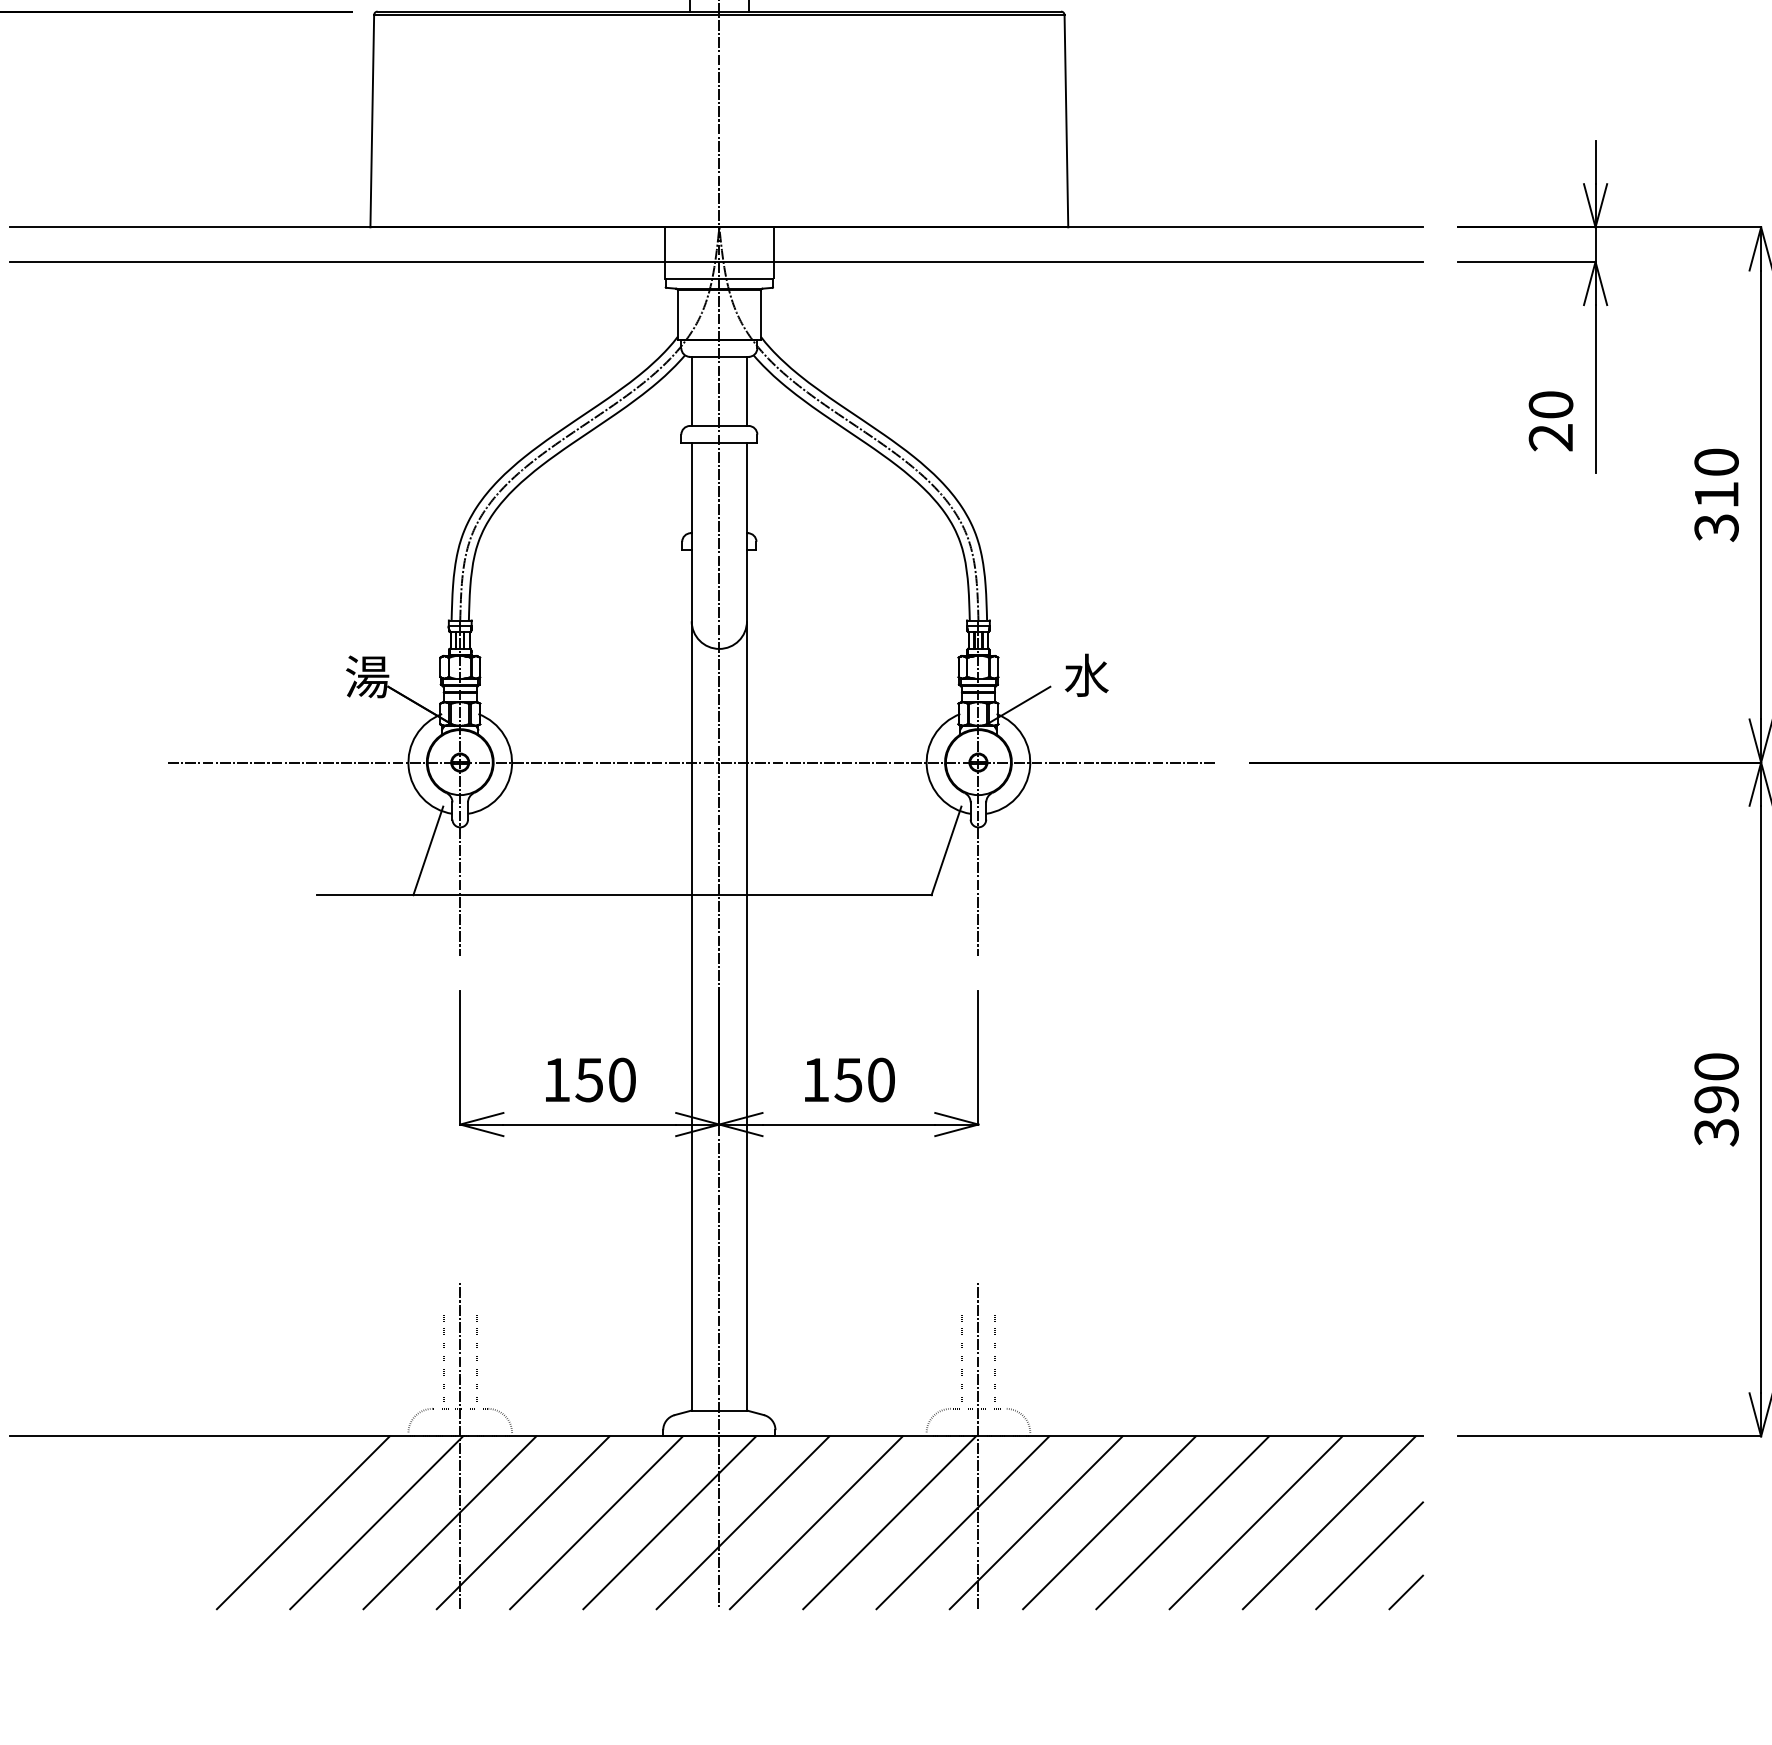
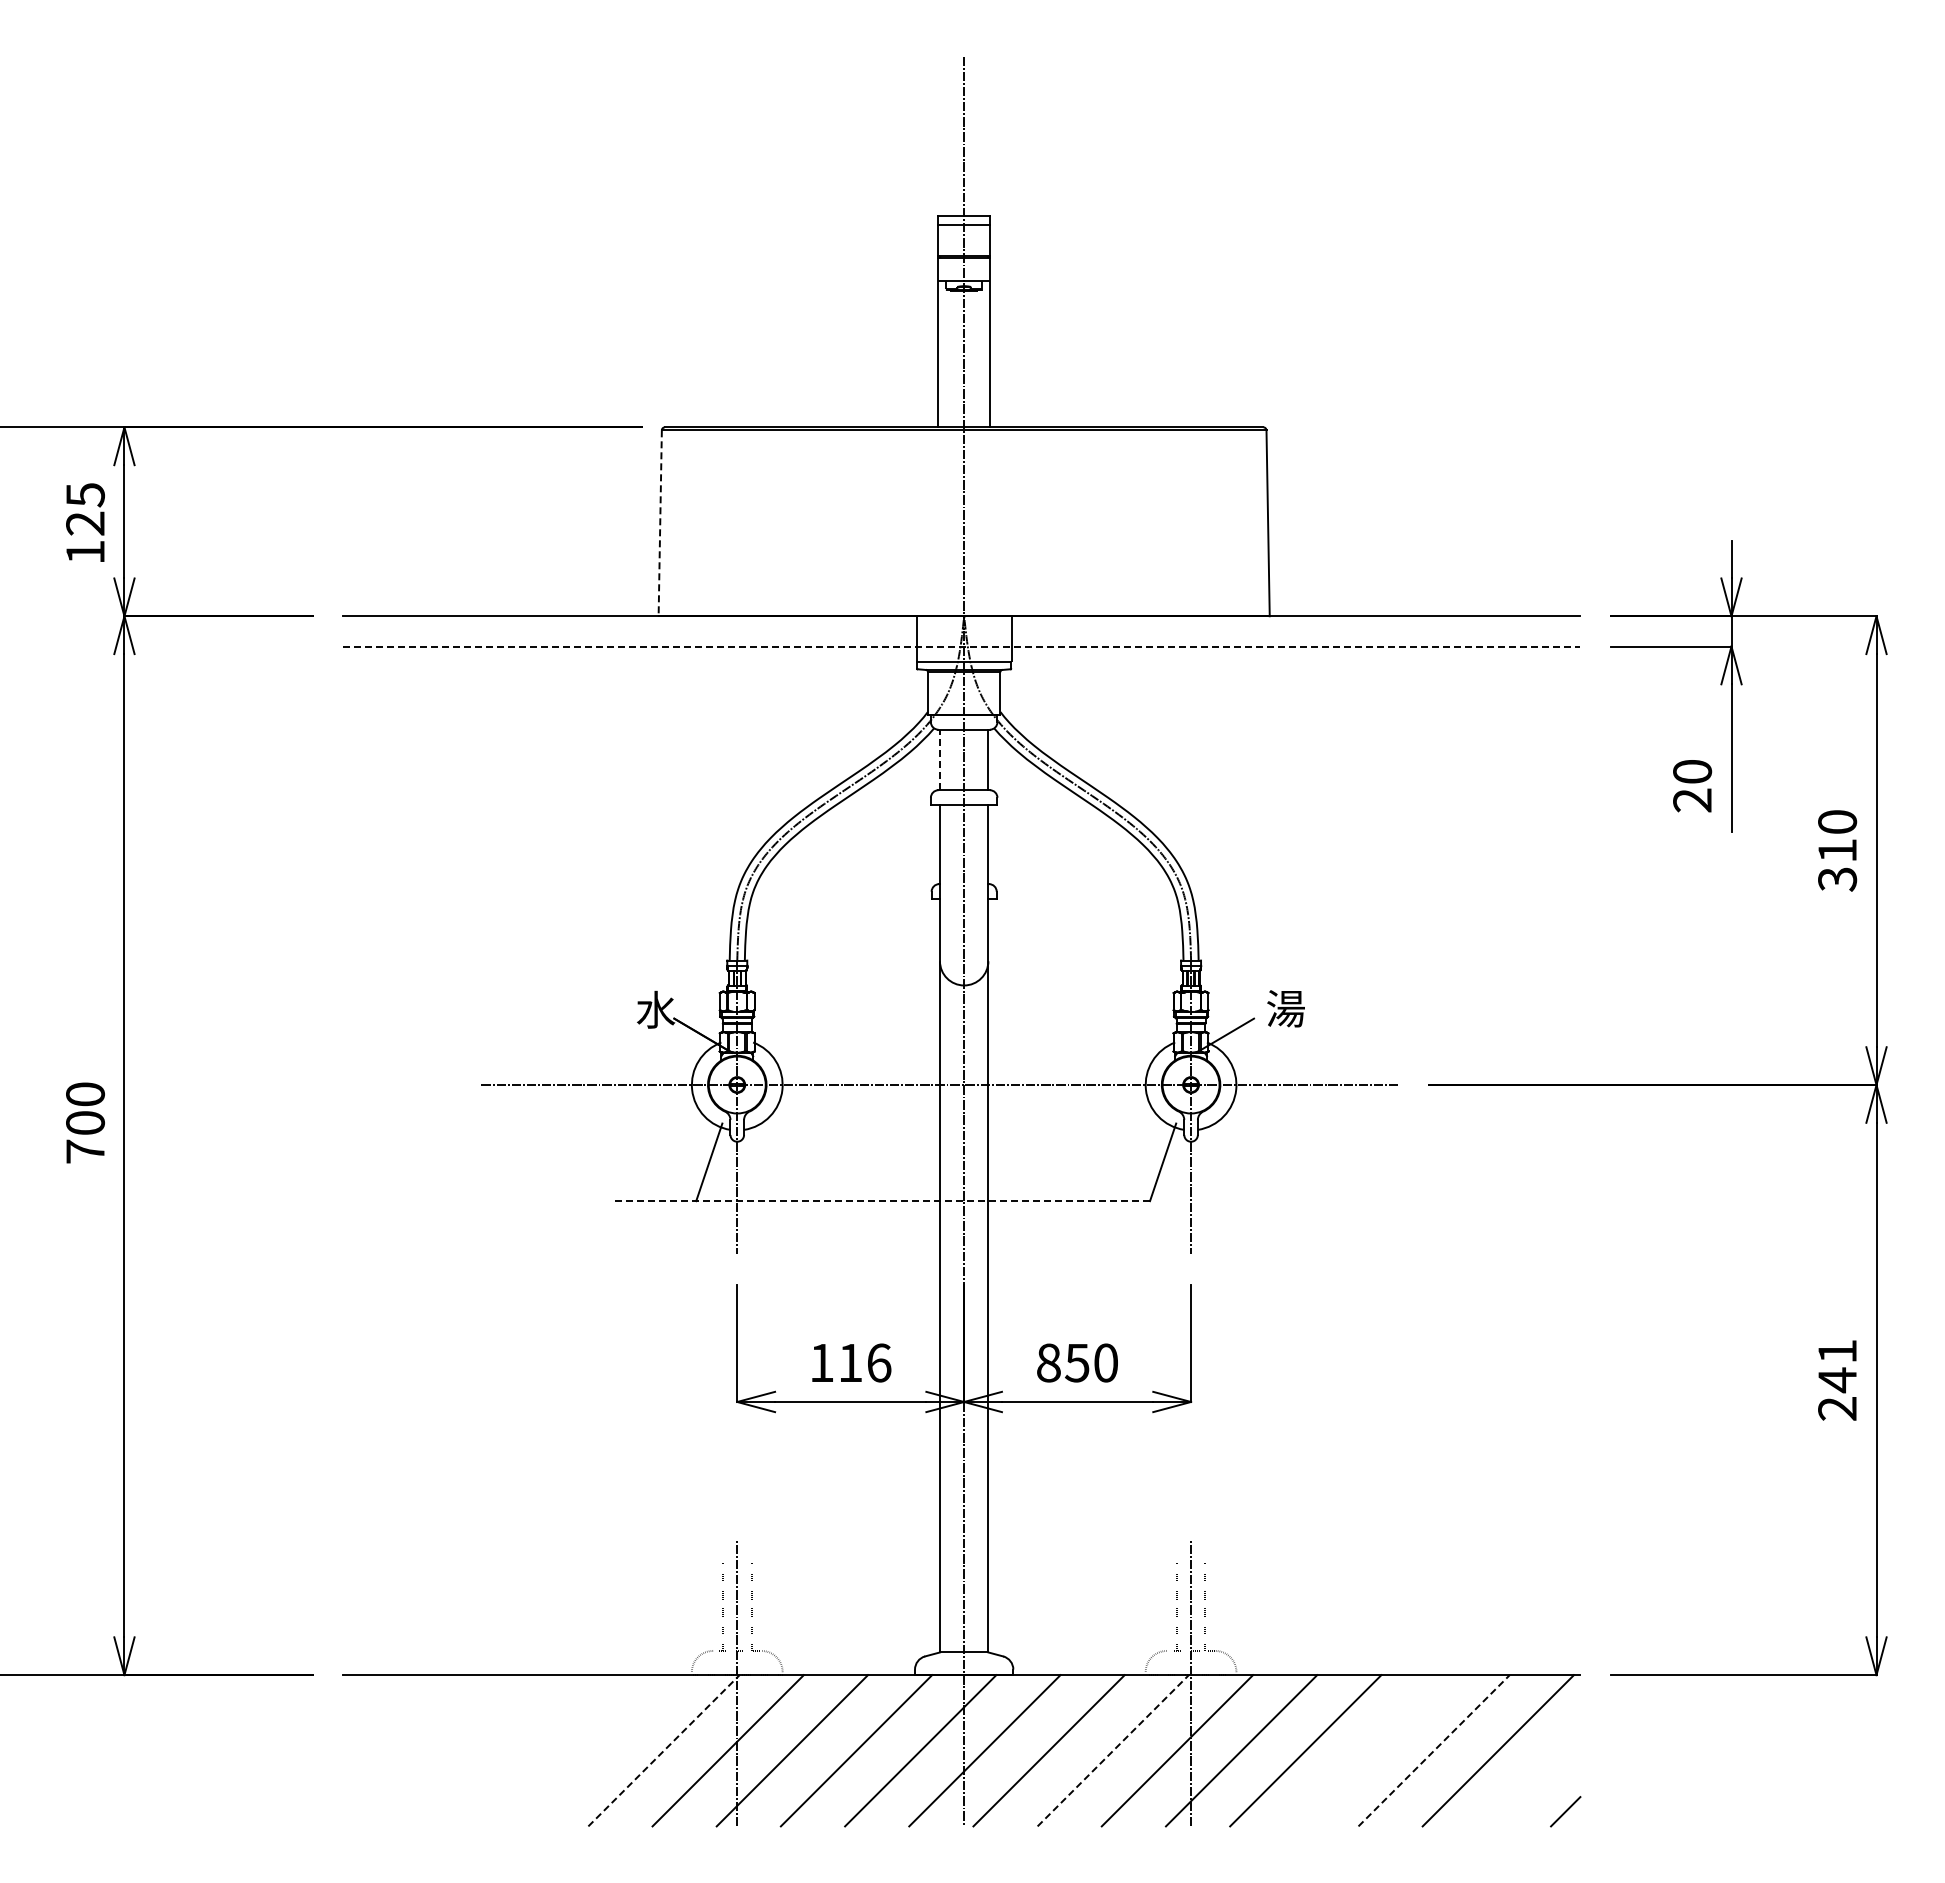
line: (372, 121) -> (660, 523), solid -> dashed
line: (716, 261) -> (961, 646), solid -> dashed
line: (691, 390) -> (939, 759), solid -> dashed
text: (1086, 675) -> (1285, 1008), 水 -> 湯
text: (368, 676) -> (656, 1009), 湯 -> 水
line: (624, 895) -> (881, 1201), solid -> dashed
text: (605, 1079) -> (864, 1362), 150 -> 116
text: (815, 1079) -> (1048, 1362), 150 -> 850
text: (1716, 1100) -> (1837, 1380), 390 -> 241
line: (302, 1522) -> (599, 1750), removed
line: (377, 1522) -> (664, 1750), solid -> dashed
line: (889, 1522) -> (1113, 1750), solid -> dashed
line: (1182, 1522) -> (1369, 1750), removed
line: (1256, 1522) -> (1434, 1750), solid -> dashed
line: (1369, 1555) -> (1533, 1779), removed

